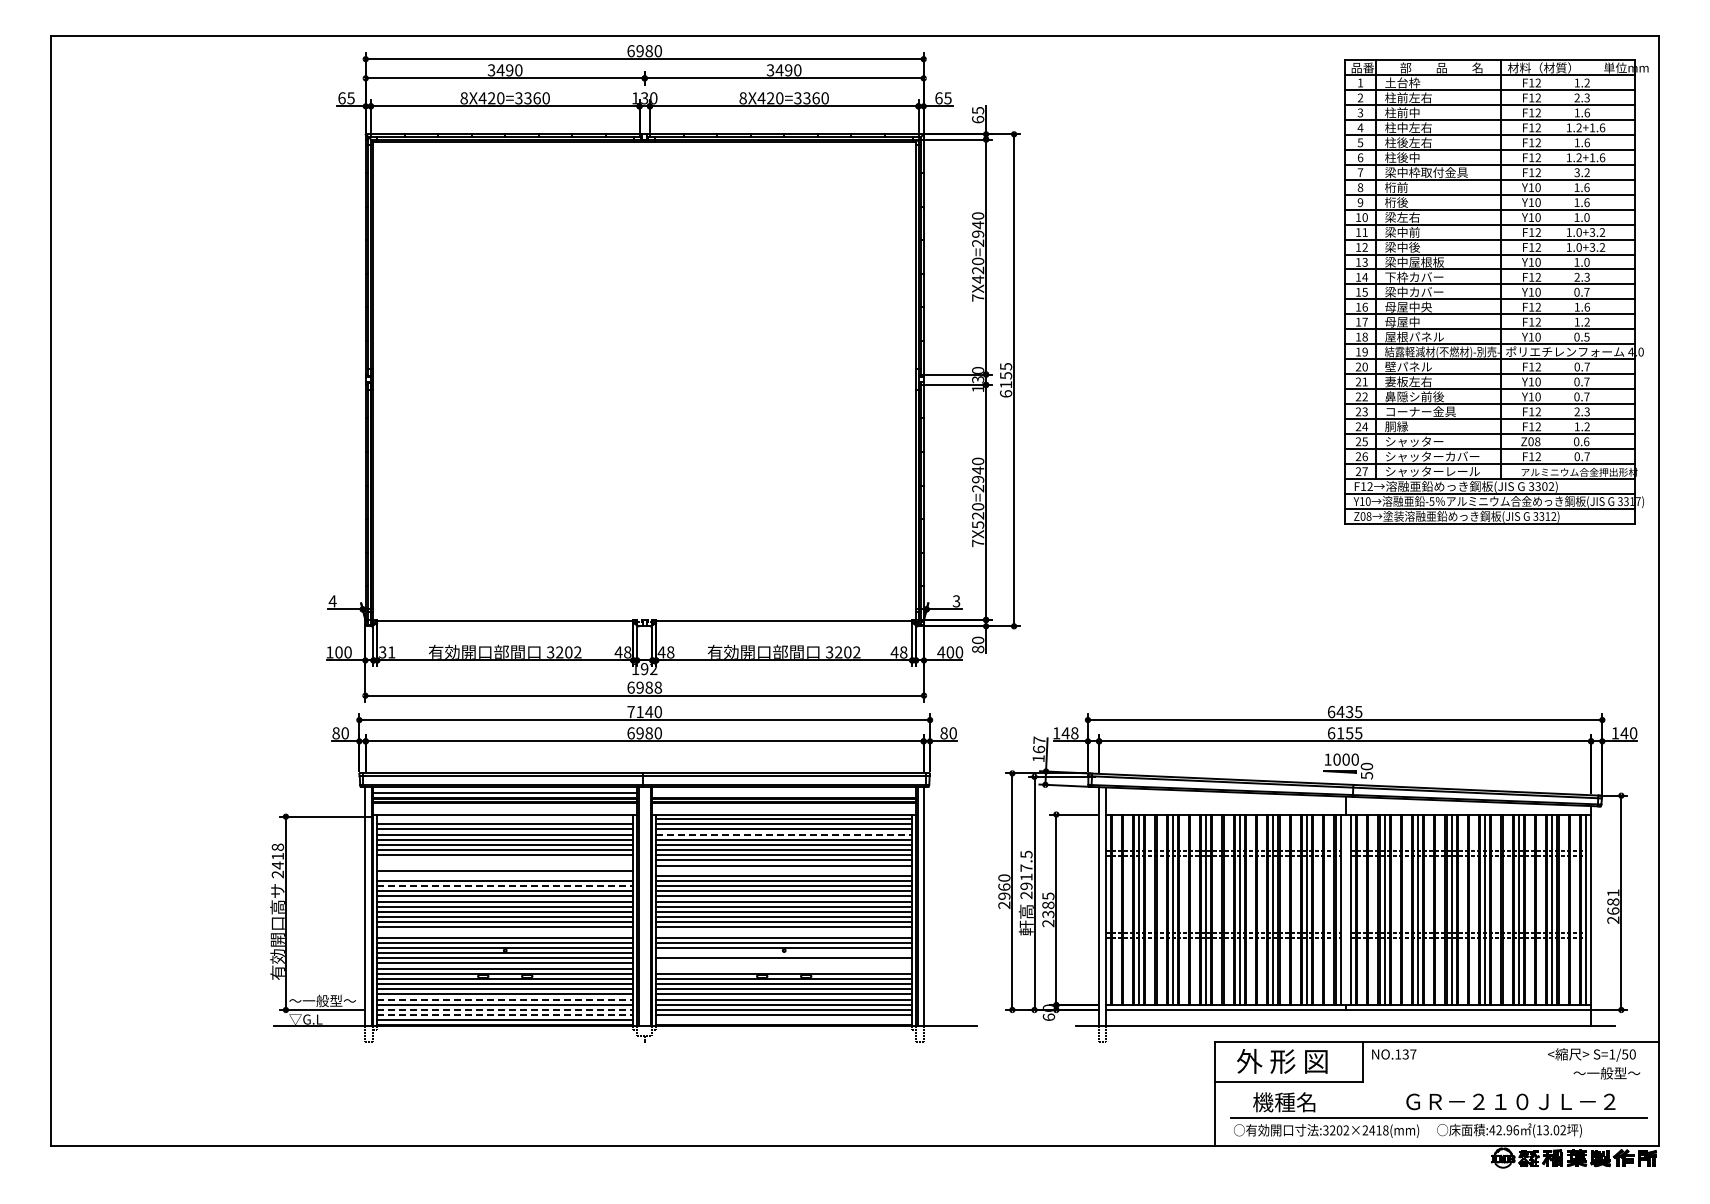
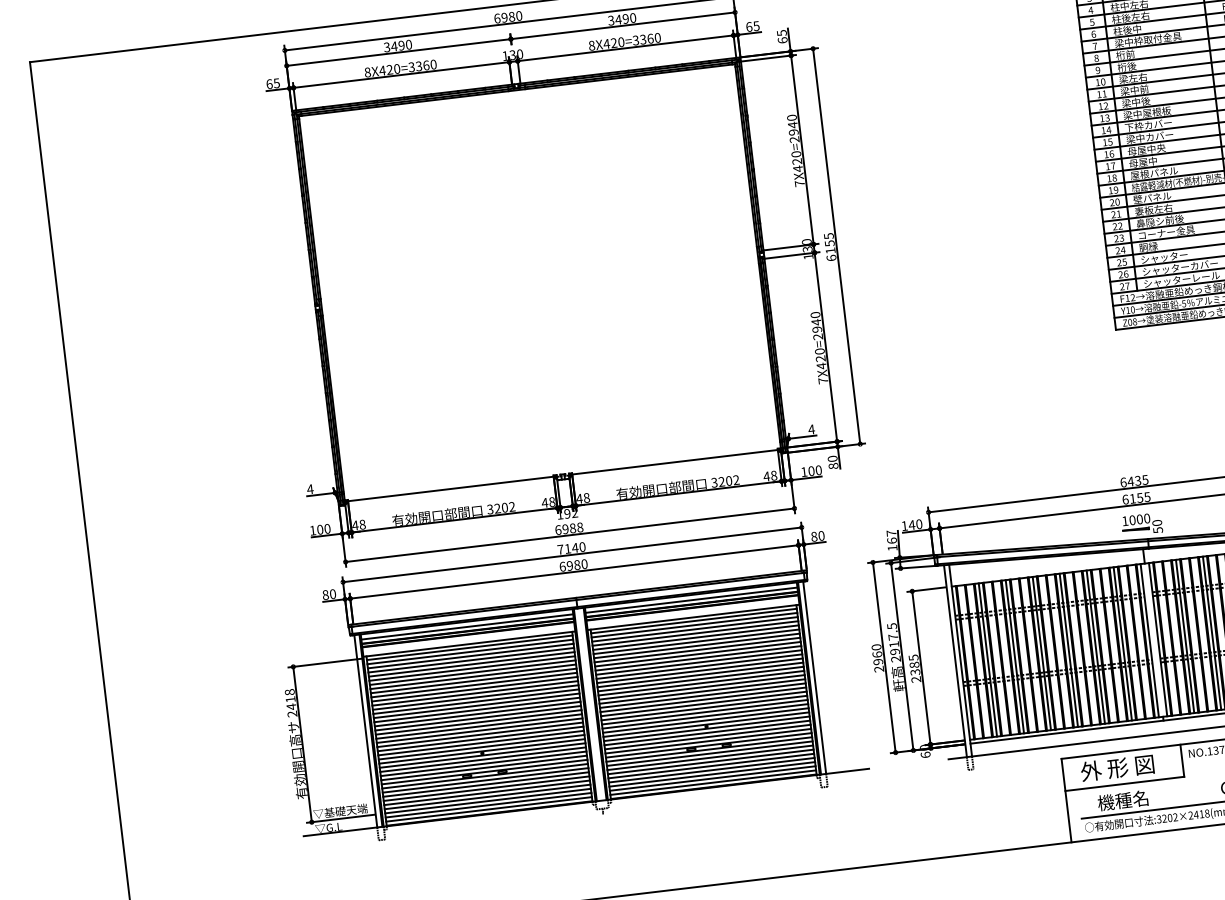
text: (978, 525) -> (821, 366), 7X520=2940 -> 7X420=2940
text: (956, 601) -> (811, 429), 3 -> 4
text: (386, 652) -> (358, 525), 31 -> 48
text: (941, 652) -> (804, 472), 400 -> 100
text: (1074, 733) -> (919, 524), 148 -> 140
line: (784, 793) -> (691, 600), added
line: (505, 819) -> (470, 648), added
line: (784, 834) -> (695, 633), dashed -> solid
line: (505, 860) -> (473, 681), added
line: (505, 865) -> (474, 685), added
line: (784, 870) -> (699, 662), added
line: (505, 875) -> (475, 693), added
line: (505, 886) -> (476, 701), dashed -> solid
line: (505, 932) -> (480, 738), added
line: (784, 932) -> (705, 712), added
line: (784, 953) -> (707, 729), added
line: (784, 963) -> (708, 737), added
line: (784, 968) -> (708, 741), added
line: (505, 999) -> (487, 792), dashed -> solid
text: (322, 1000) -> (340, 811), ～一般型～ -> ▽基礎天端
line: (505, 1009) -> (488, 800), dashed -> solid
line: (505, 1015) -> (488, 805), dashed -> solid
line: (784, 1020) -> (713, 782), added

